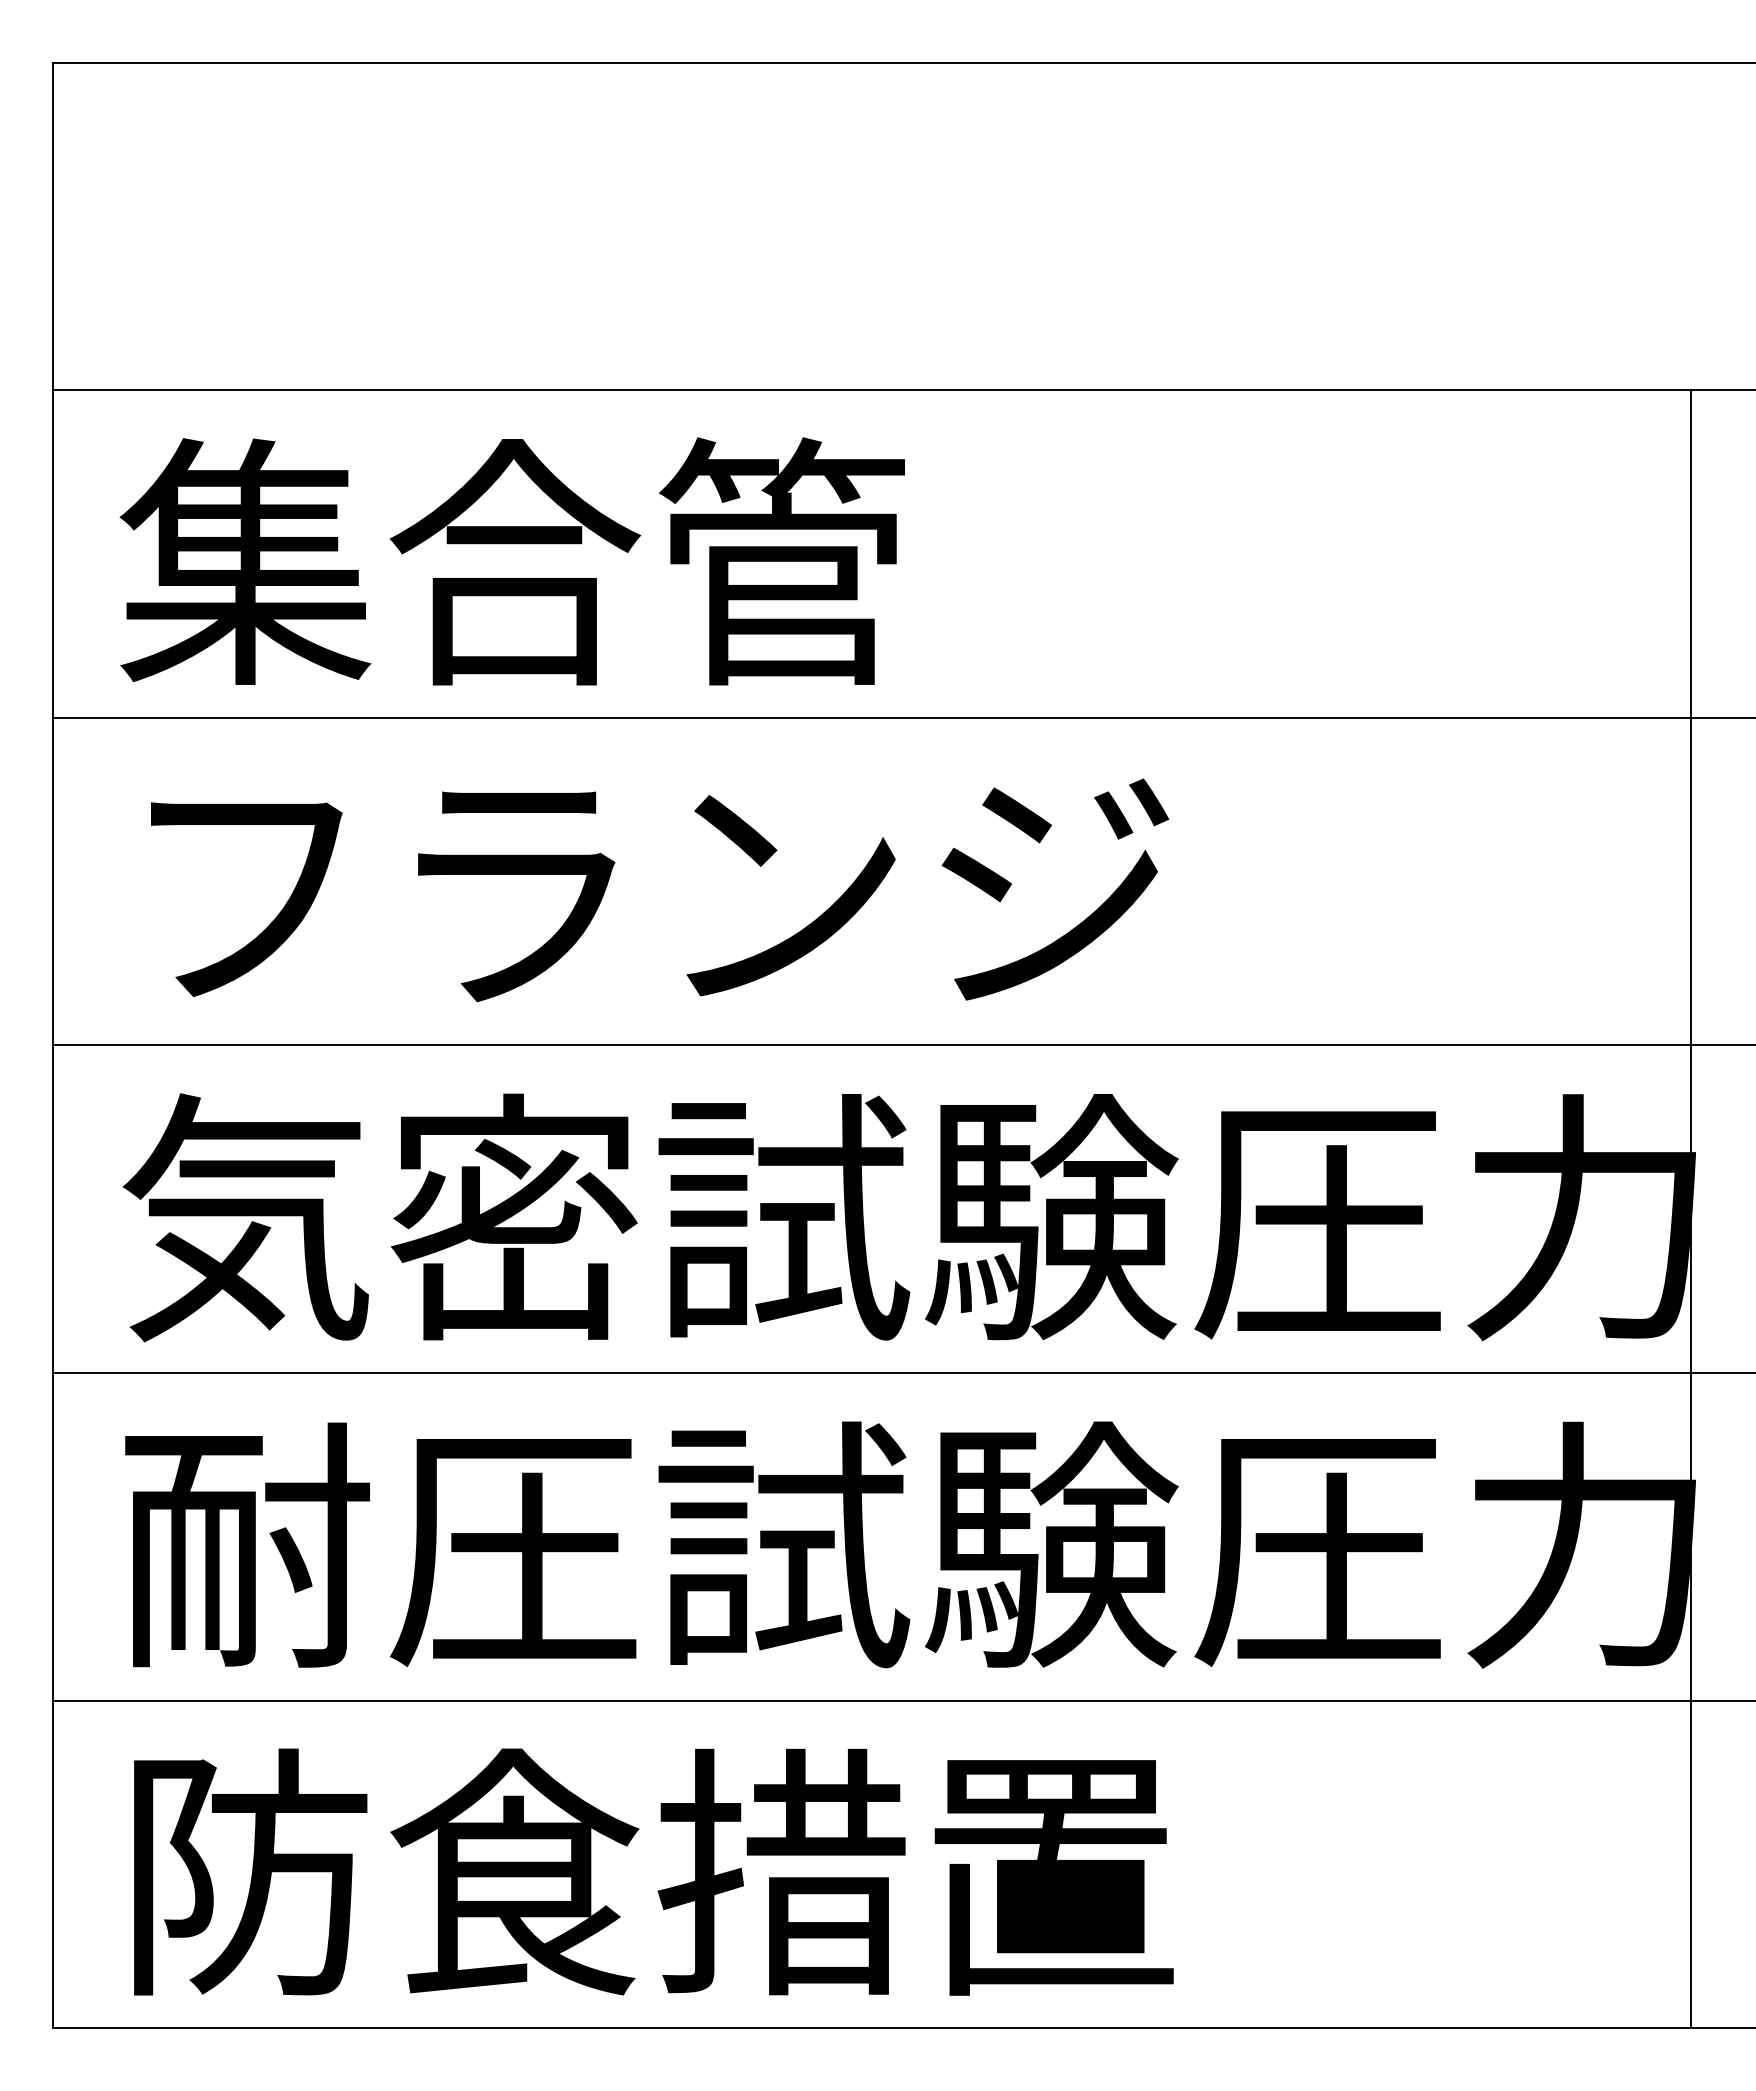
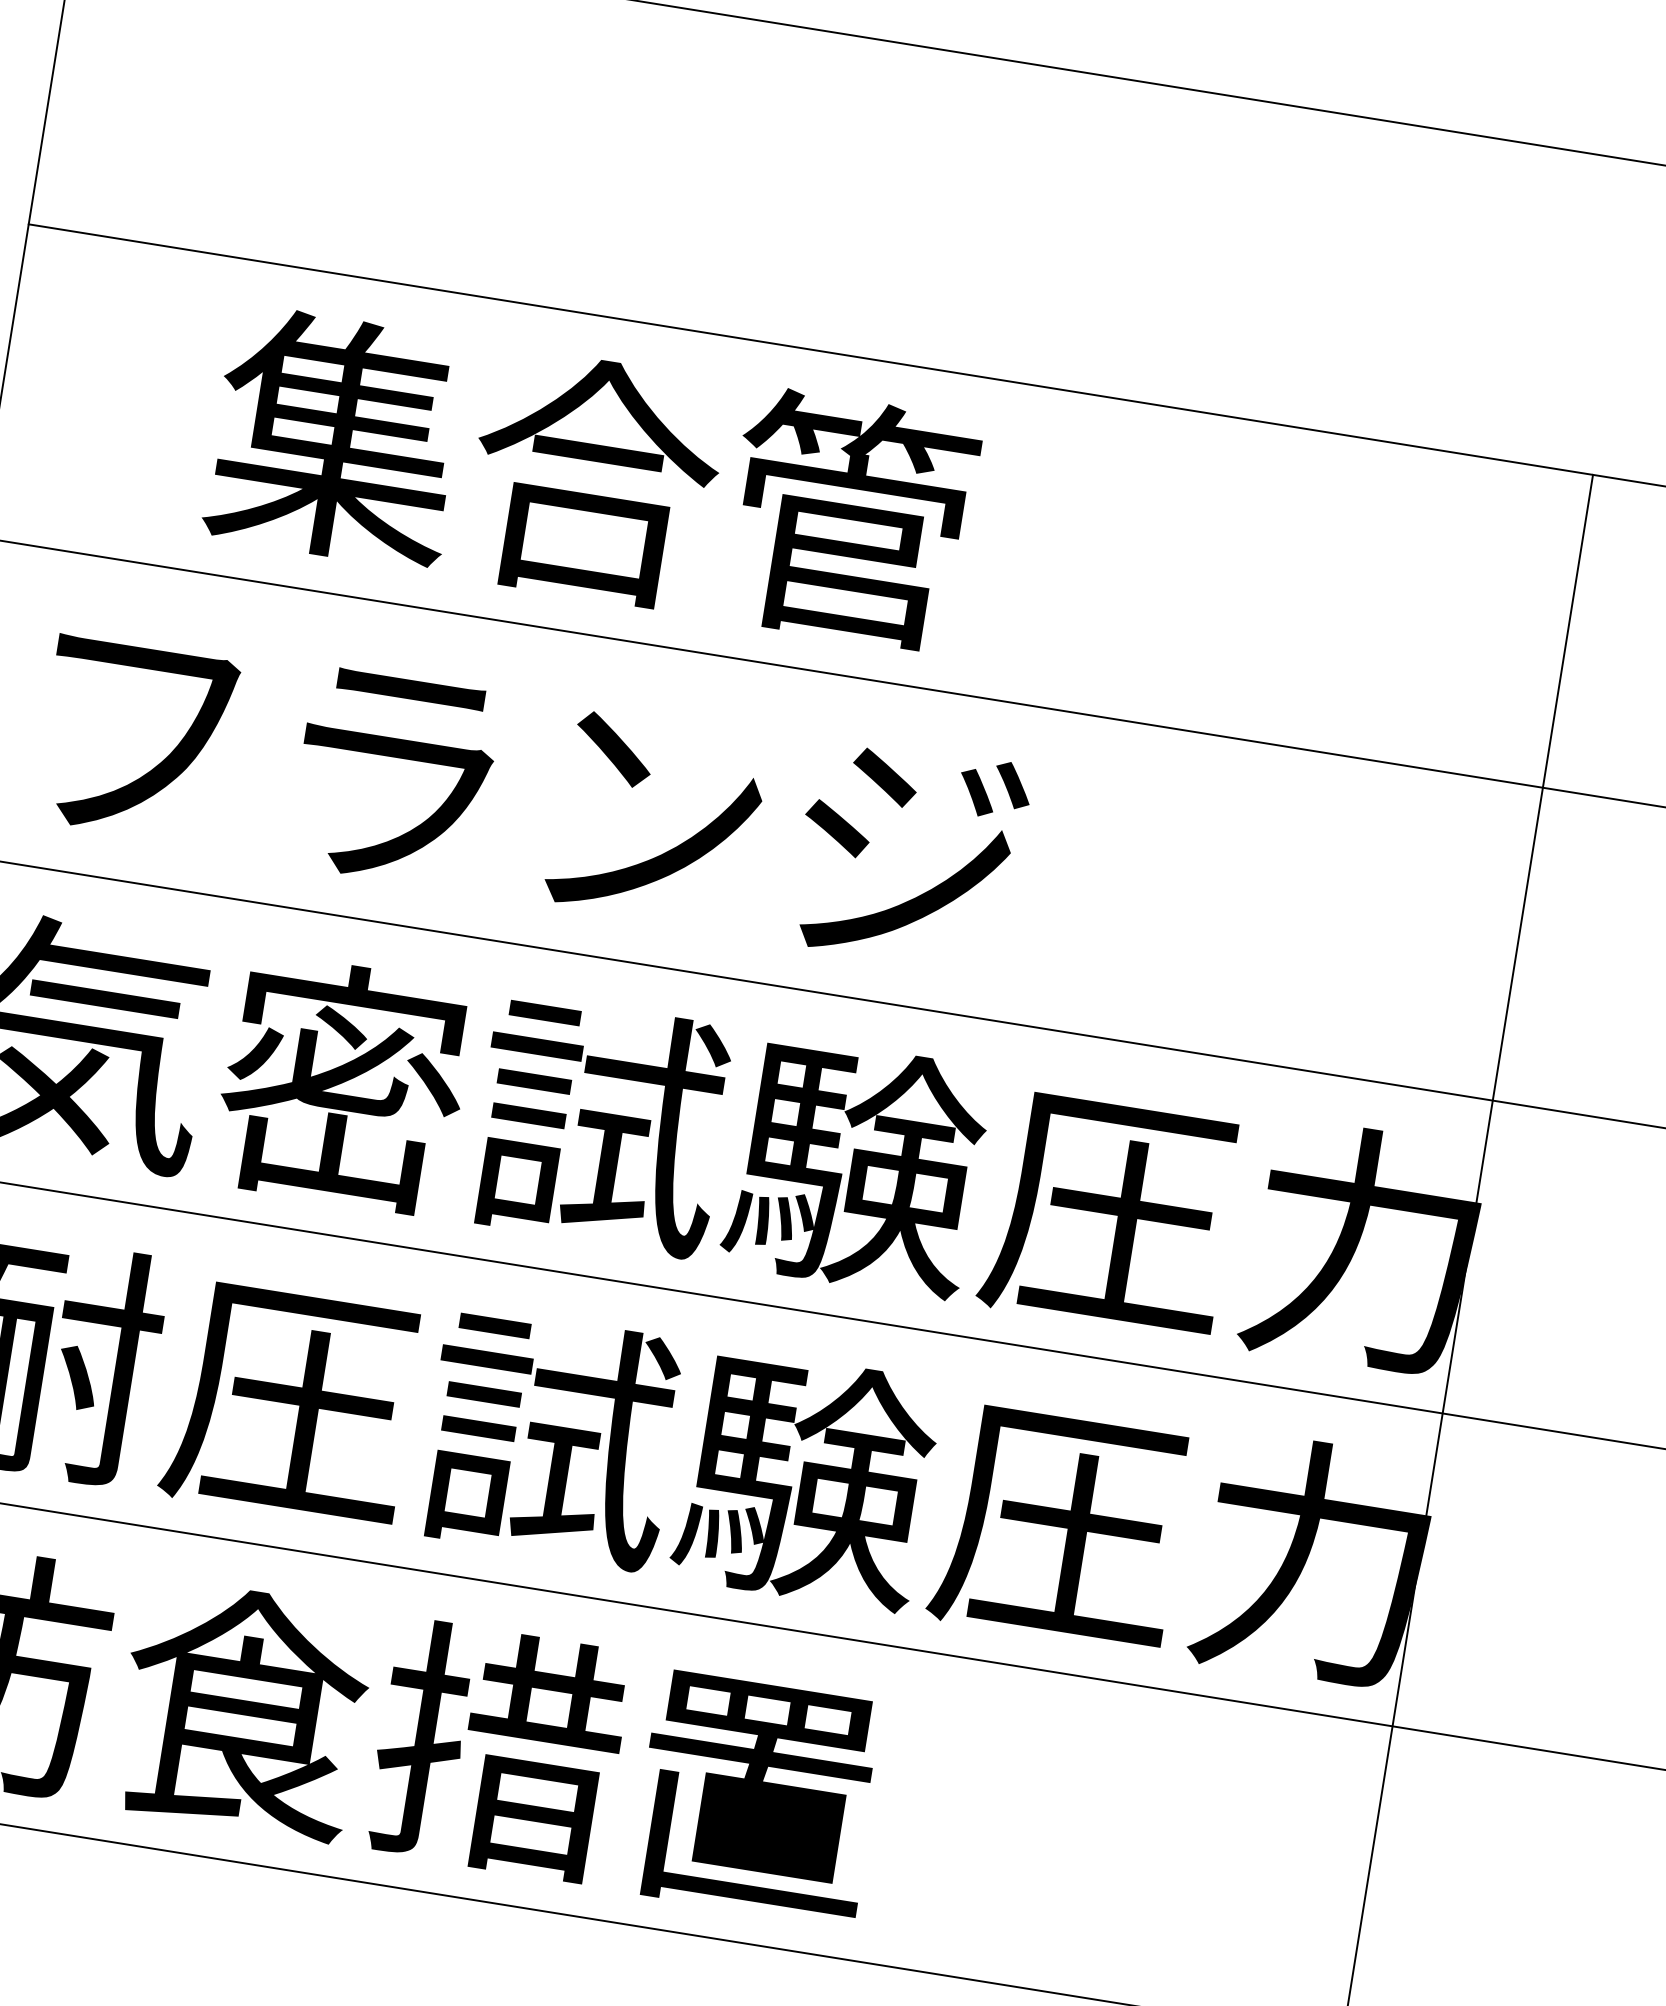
text: (511, 561) -> (591, 478), moved

